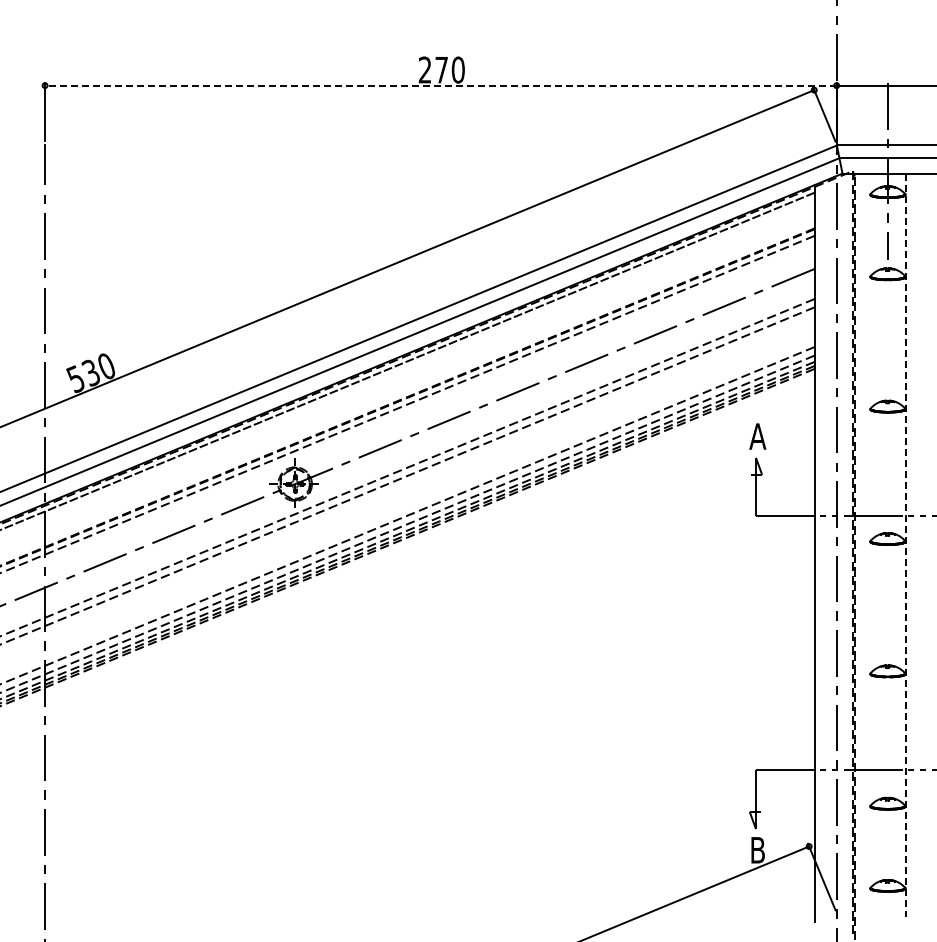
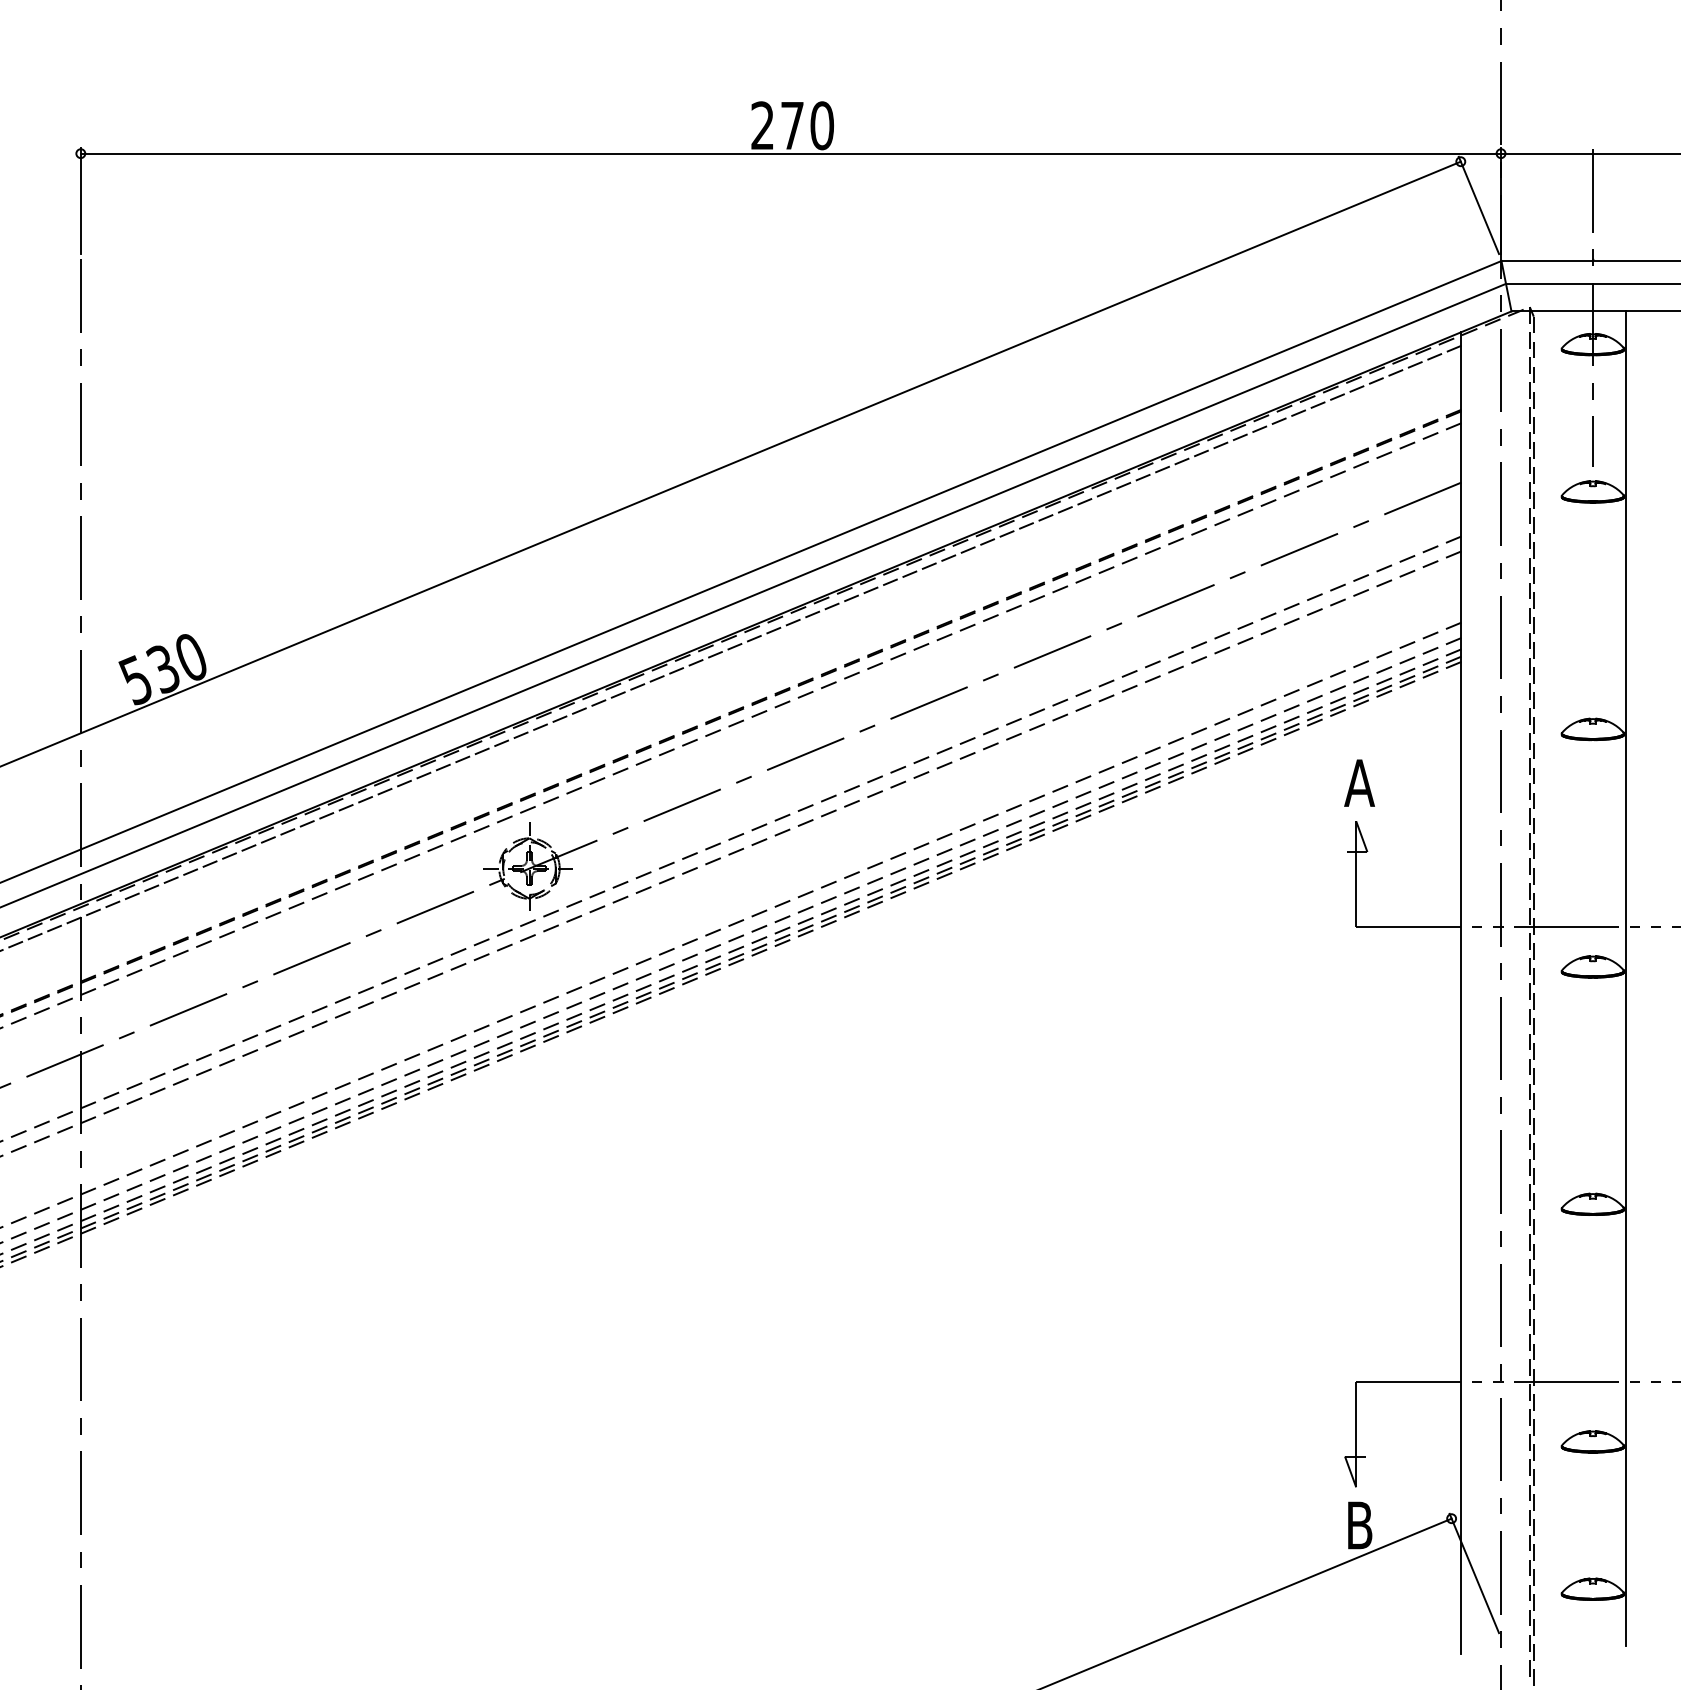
line: (440, 85) -> (790, 153), dashed -> solid
line: (906, 545) -> (1626, 978), dashed -> solid

